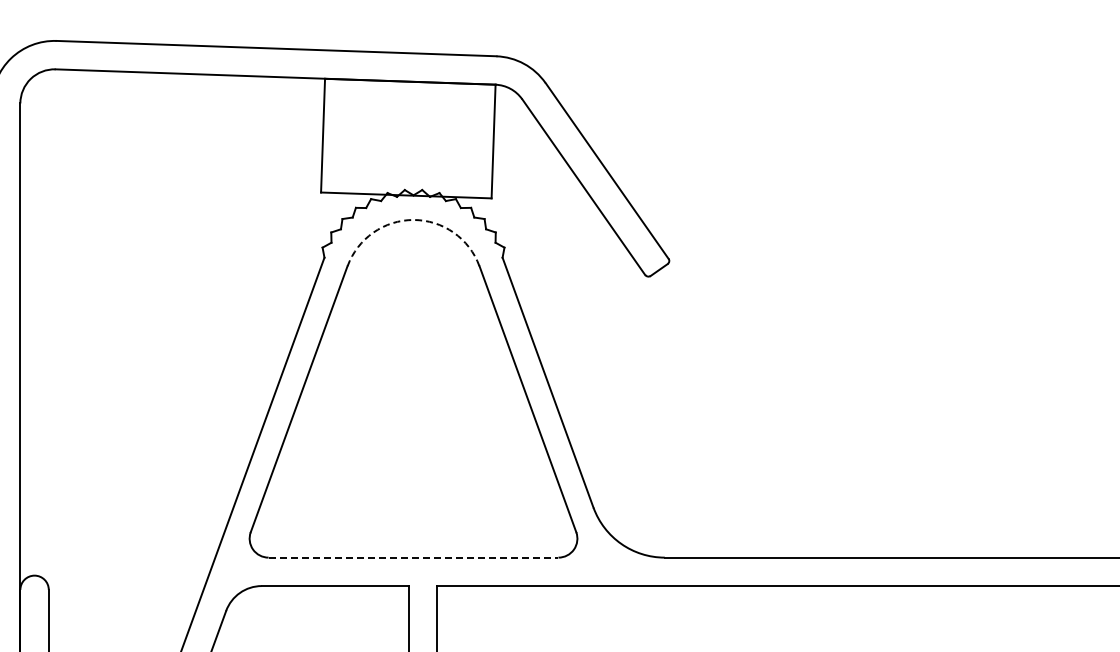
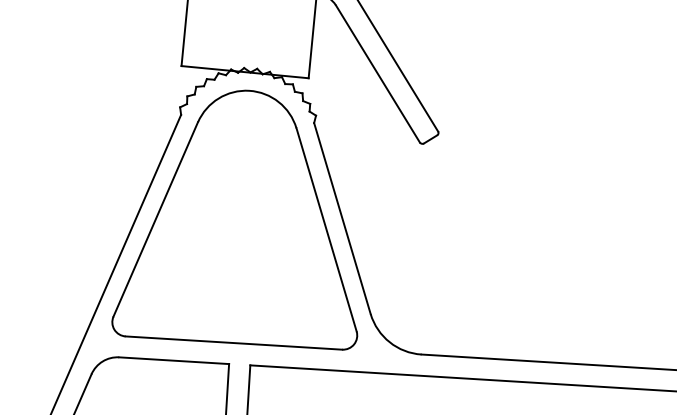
arc: (413, 219) -> (249, 90), dashed -> solid
line: (413, 557) -> (233, 342), dashed -> solid

